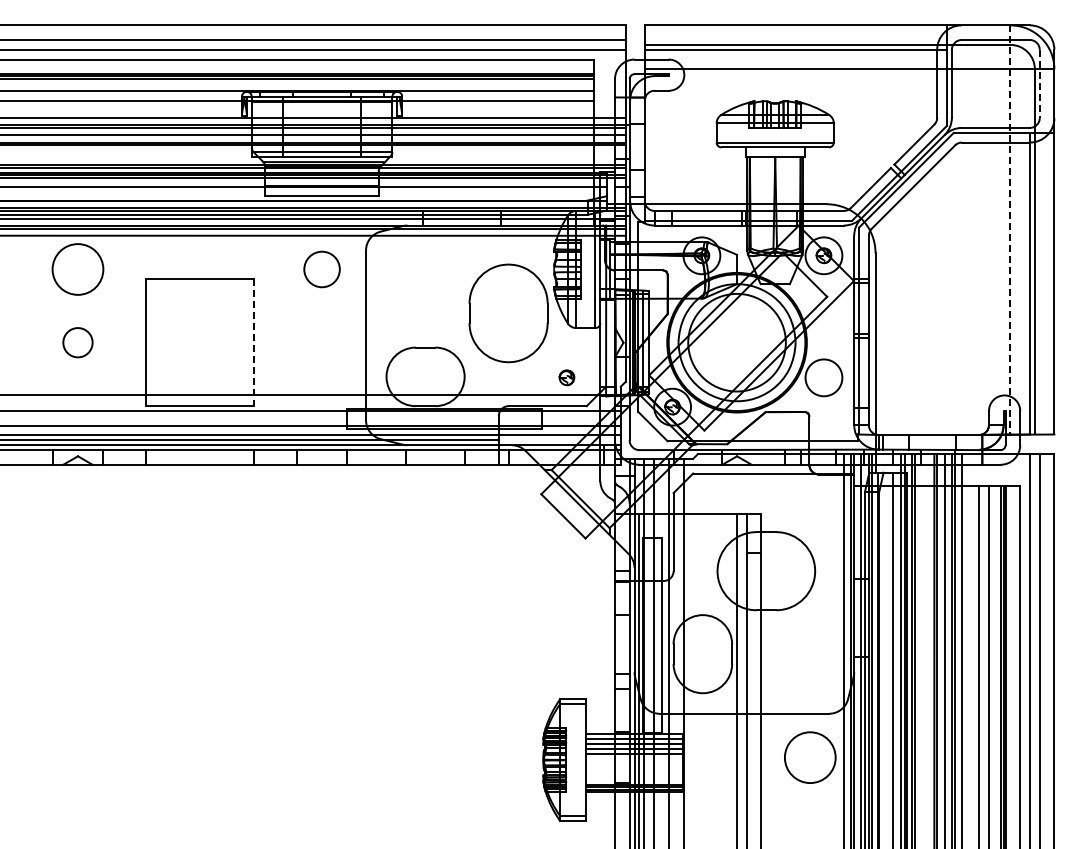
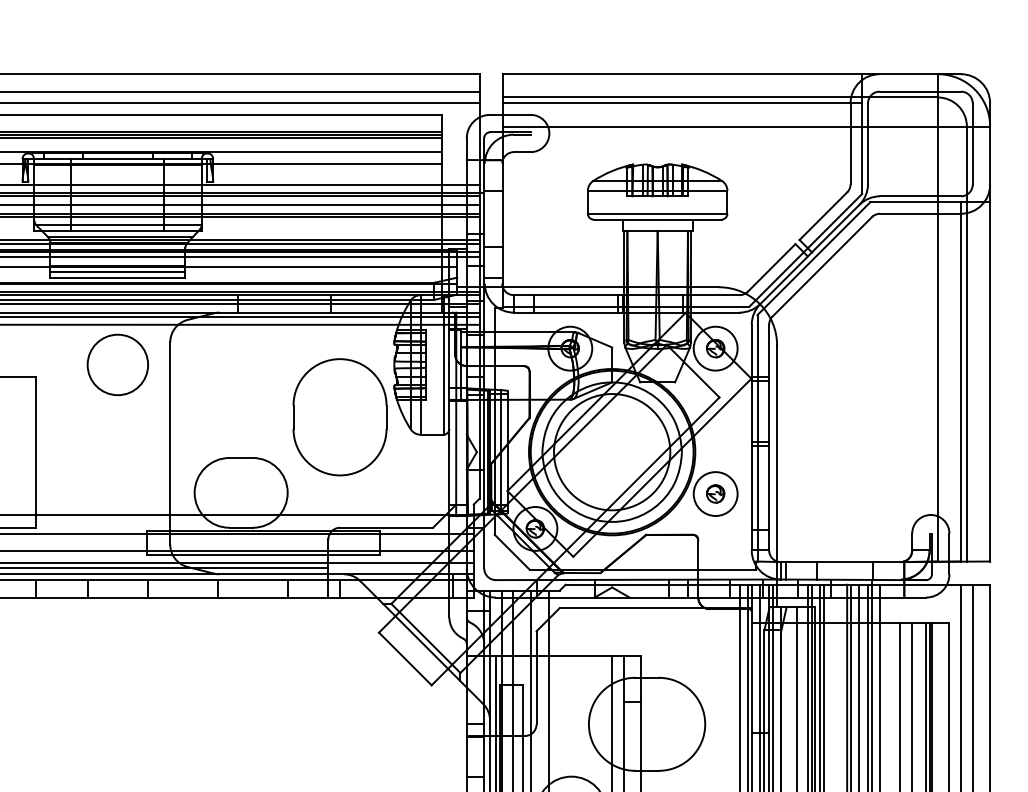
line: (1039, 84) -> (972, 144), dashed -> solid
line: (321, 191) -> (117, 272), added
line: (1010, 229) -> (937, 317), dashed -> solid
circle: (321, 269) -> (117, 364), size x1.43
line: (253, 343) -> (36, 453), dashed -> solid
part: (566, 377) -> (715, 493), moved

